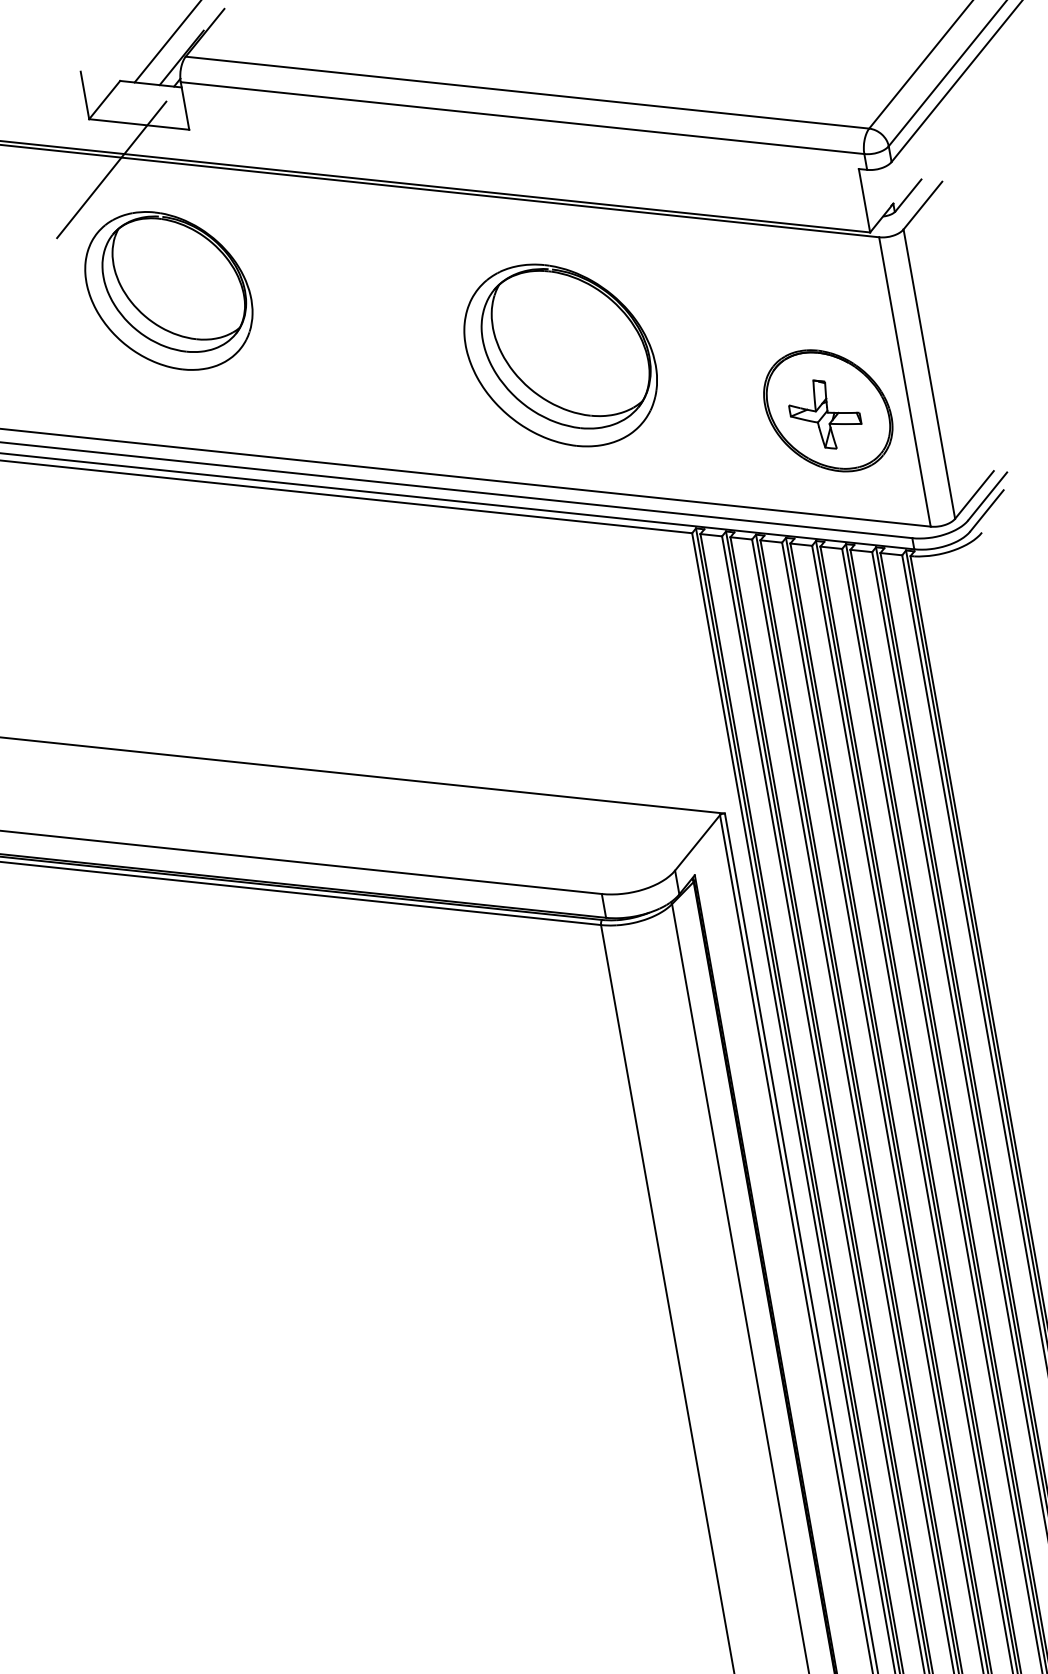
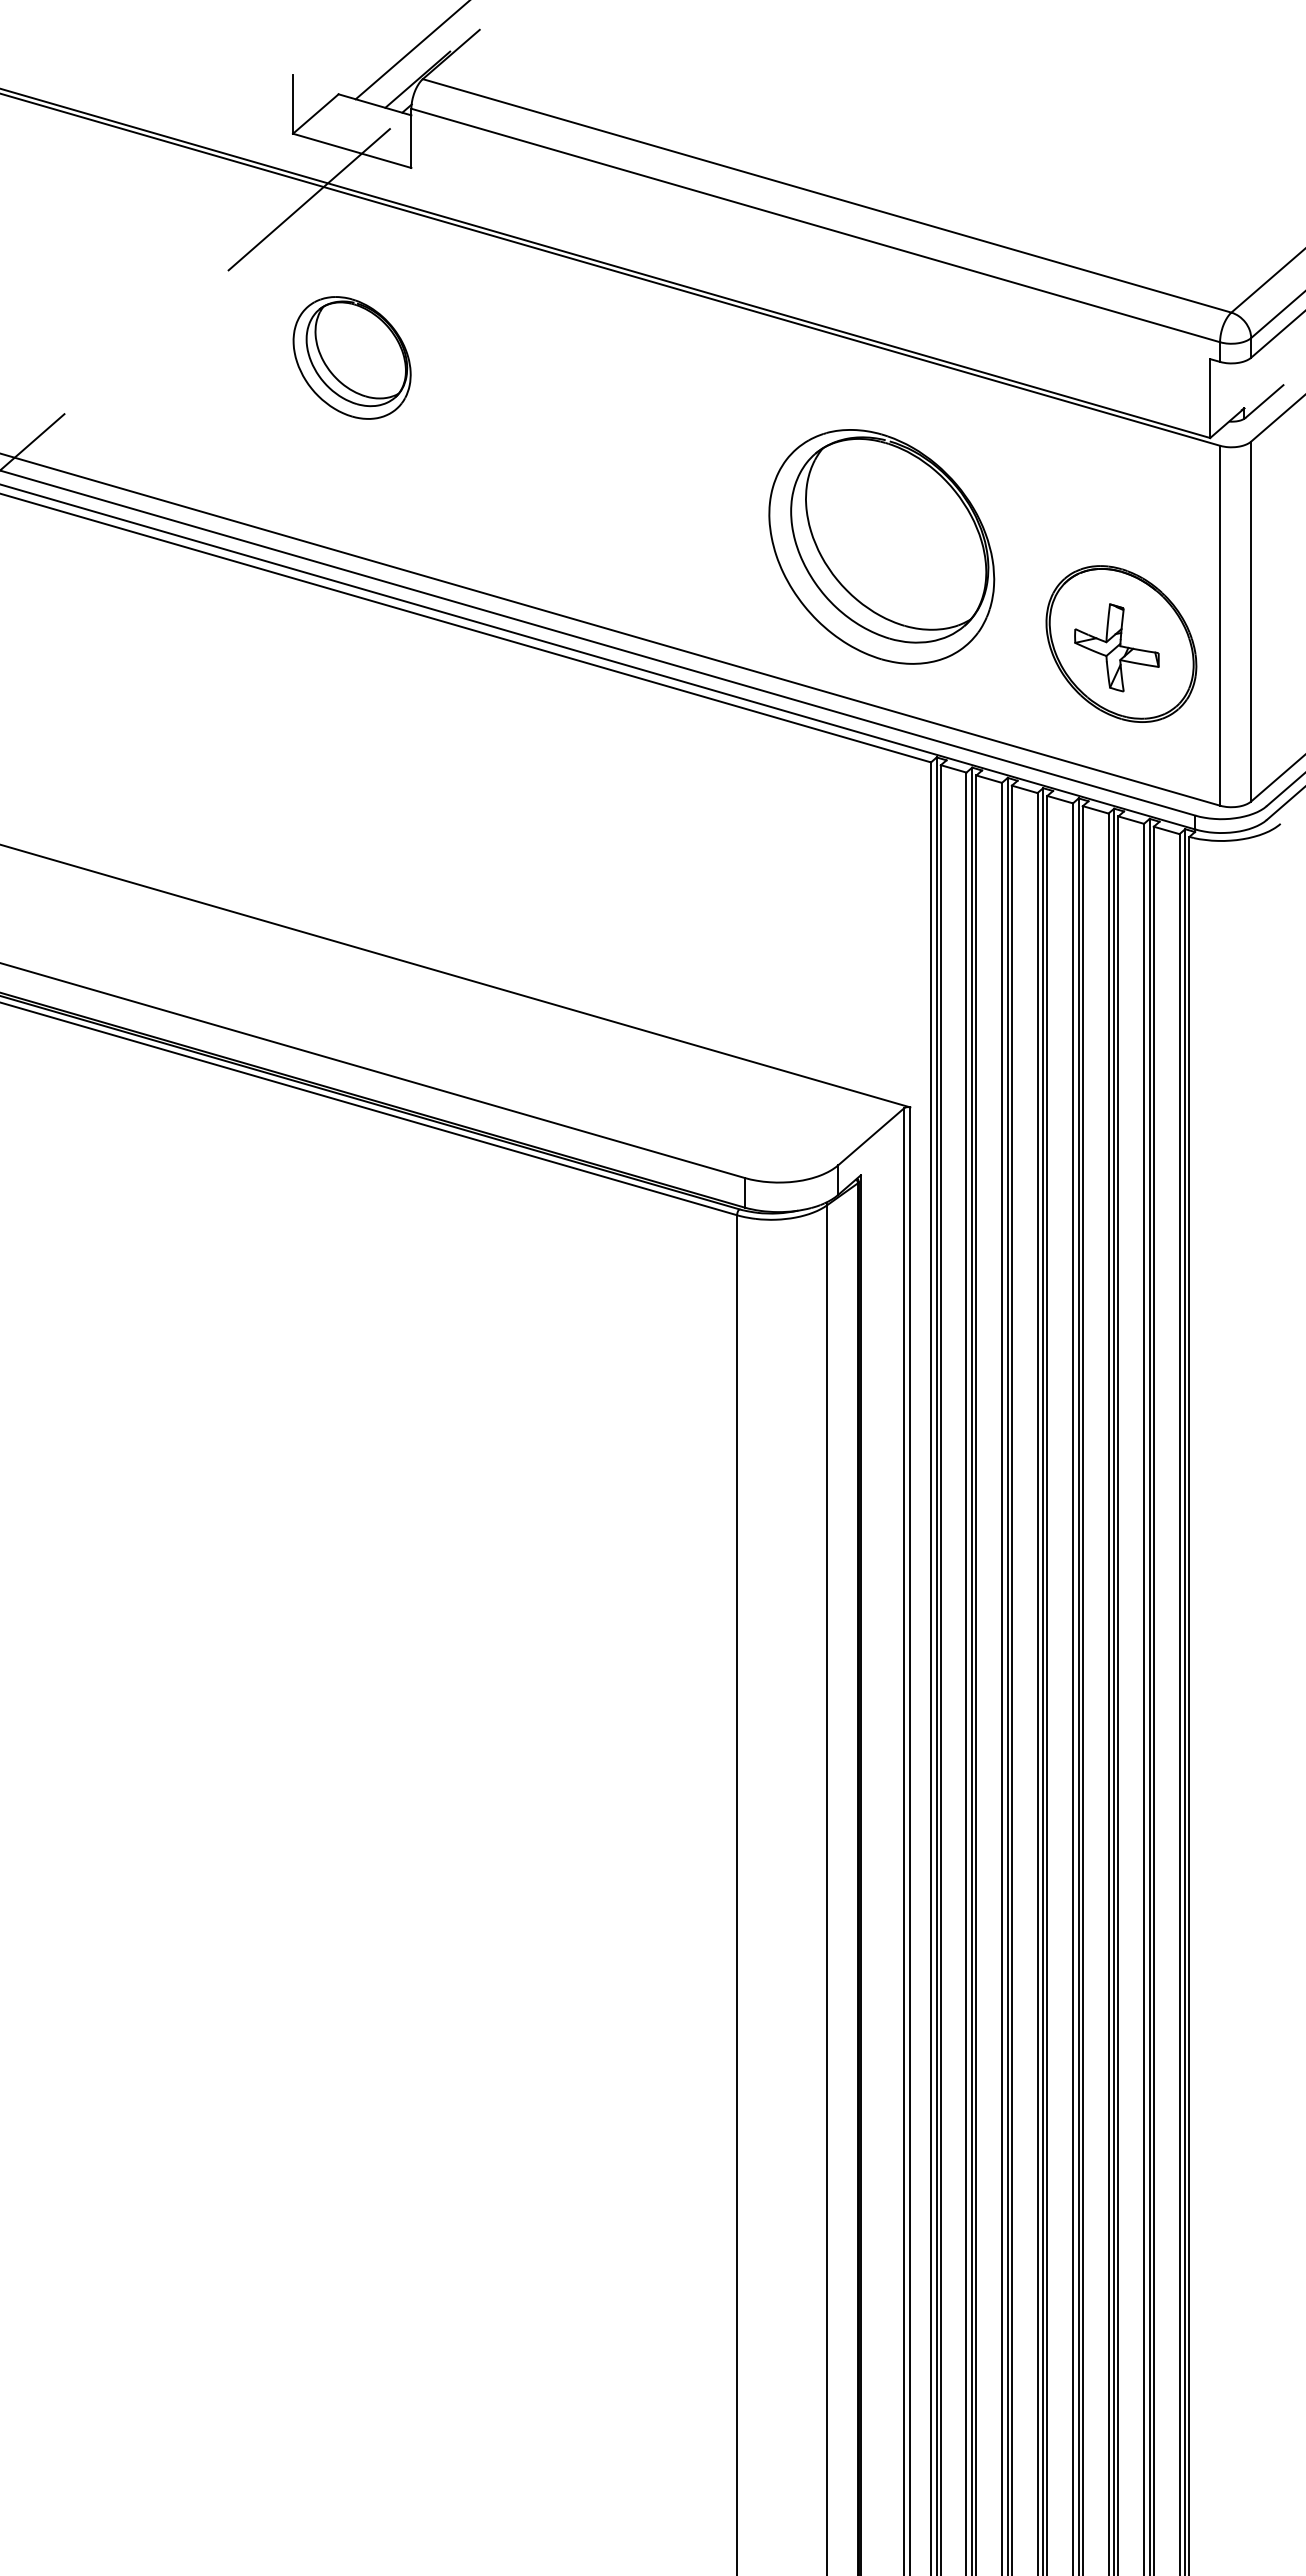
part: (168, 290) -> (351, 357), size x0.6
part: (560, 355) -> (881, 546), moved

